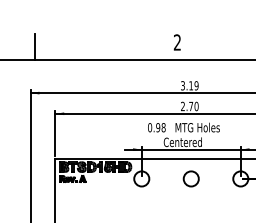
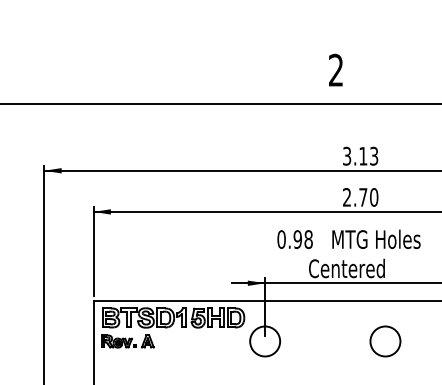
line: (35, 46) -> (53, 78), removed
text: (196, 85) -> (373, 155), 3.19 -> 3.13
circle: (190, 178) -> (383, 340), moved

